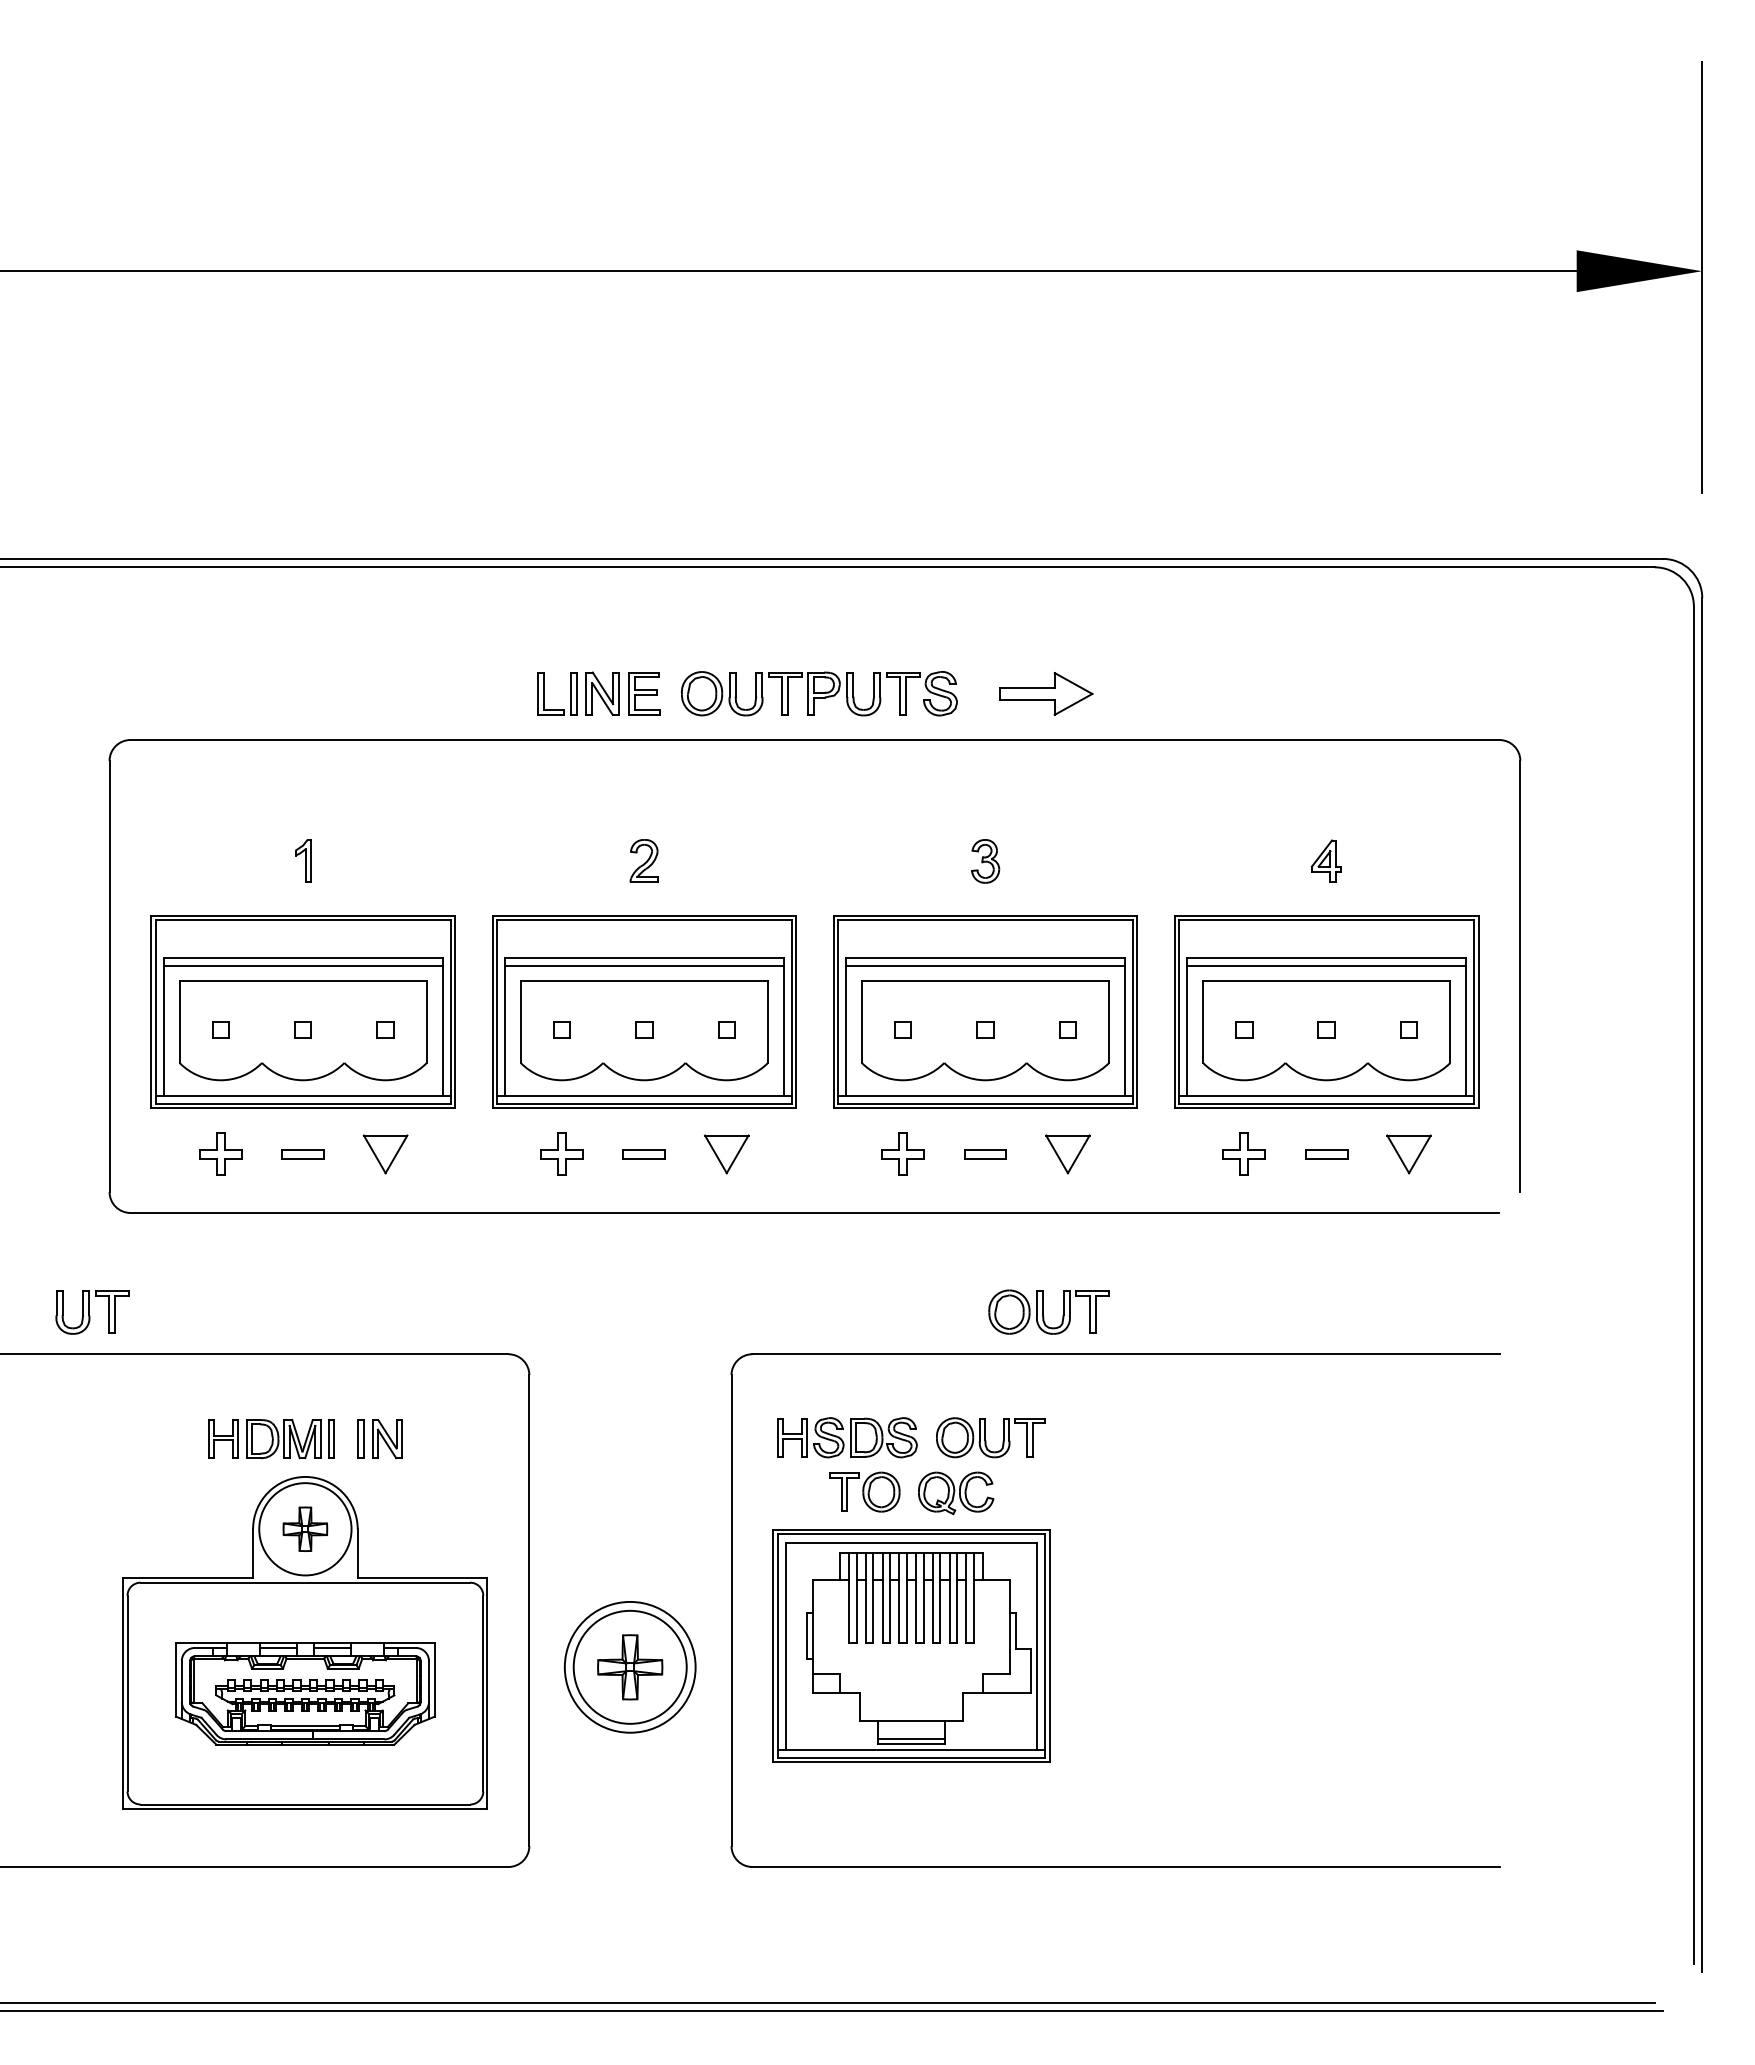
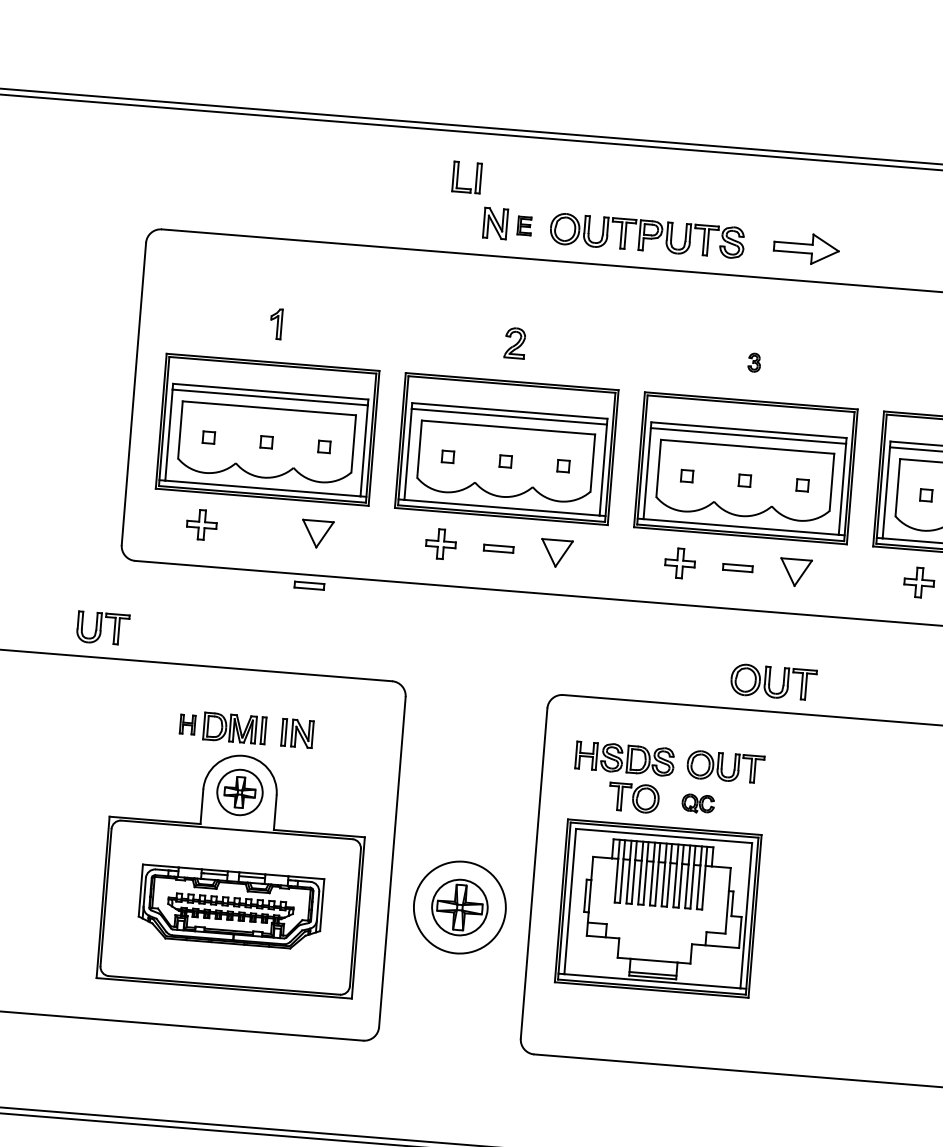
part: (544, 693) -> (458, 176), moved
part: (644, 693) -> (524, 225), size x0.6
part: (985, 861) -> (754, 362), size x0.6
part: (302, 1154) -> (308, 585), moved
part: (223, 1438) -> (187, 724), size x0.7
part: (956, 1492) -> (698, 803), size x0.6
circle: (305, 1529) -> (240, 792), size x0.7
circle: (629, 1666) -> (459, 906), size x0.7

